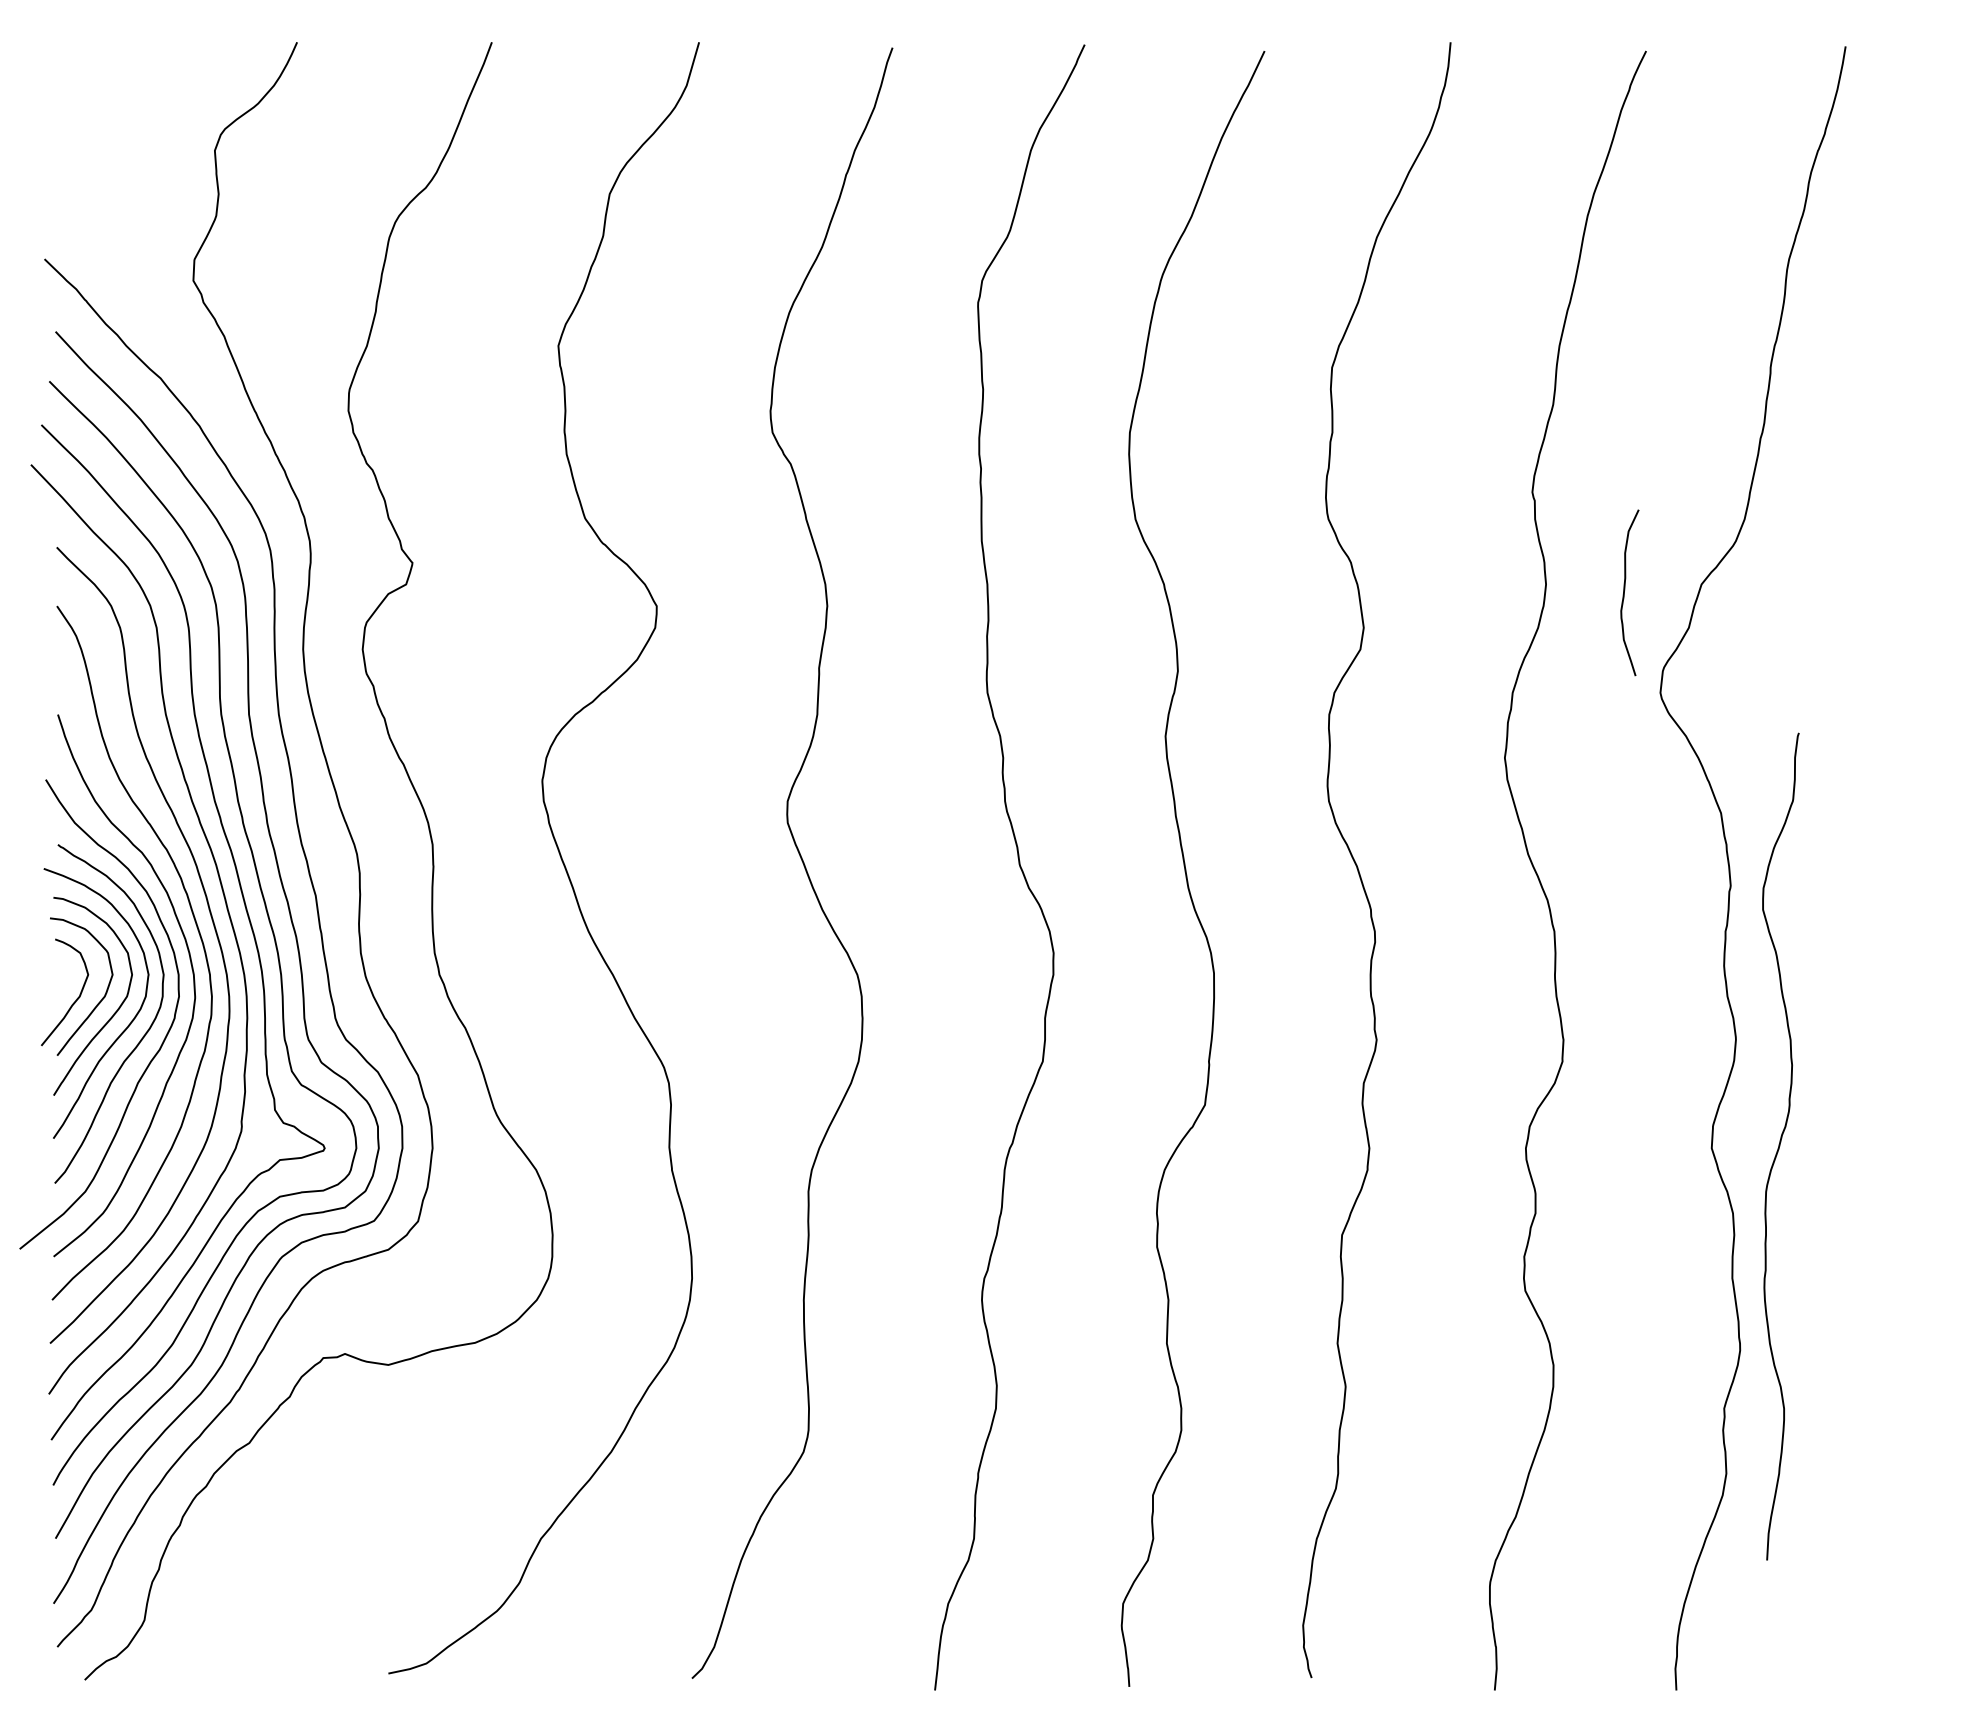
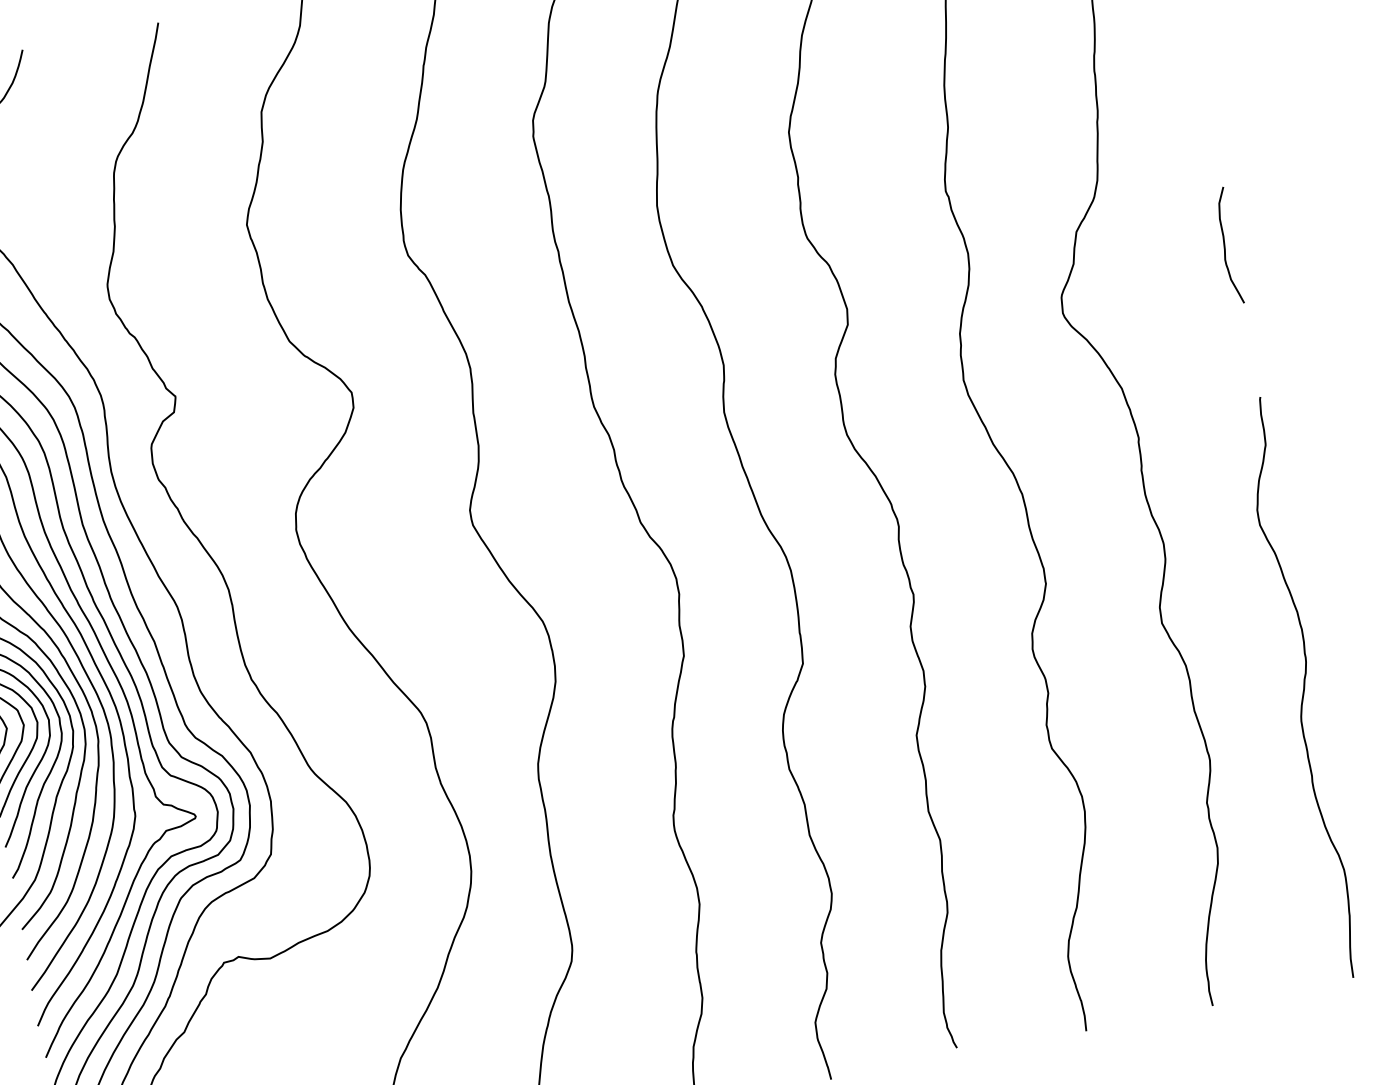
curve: (1625, 590) -> (1225, 245), moved
curve: (1780, 1146) -> (1305, 687), moved

